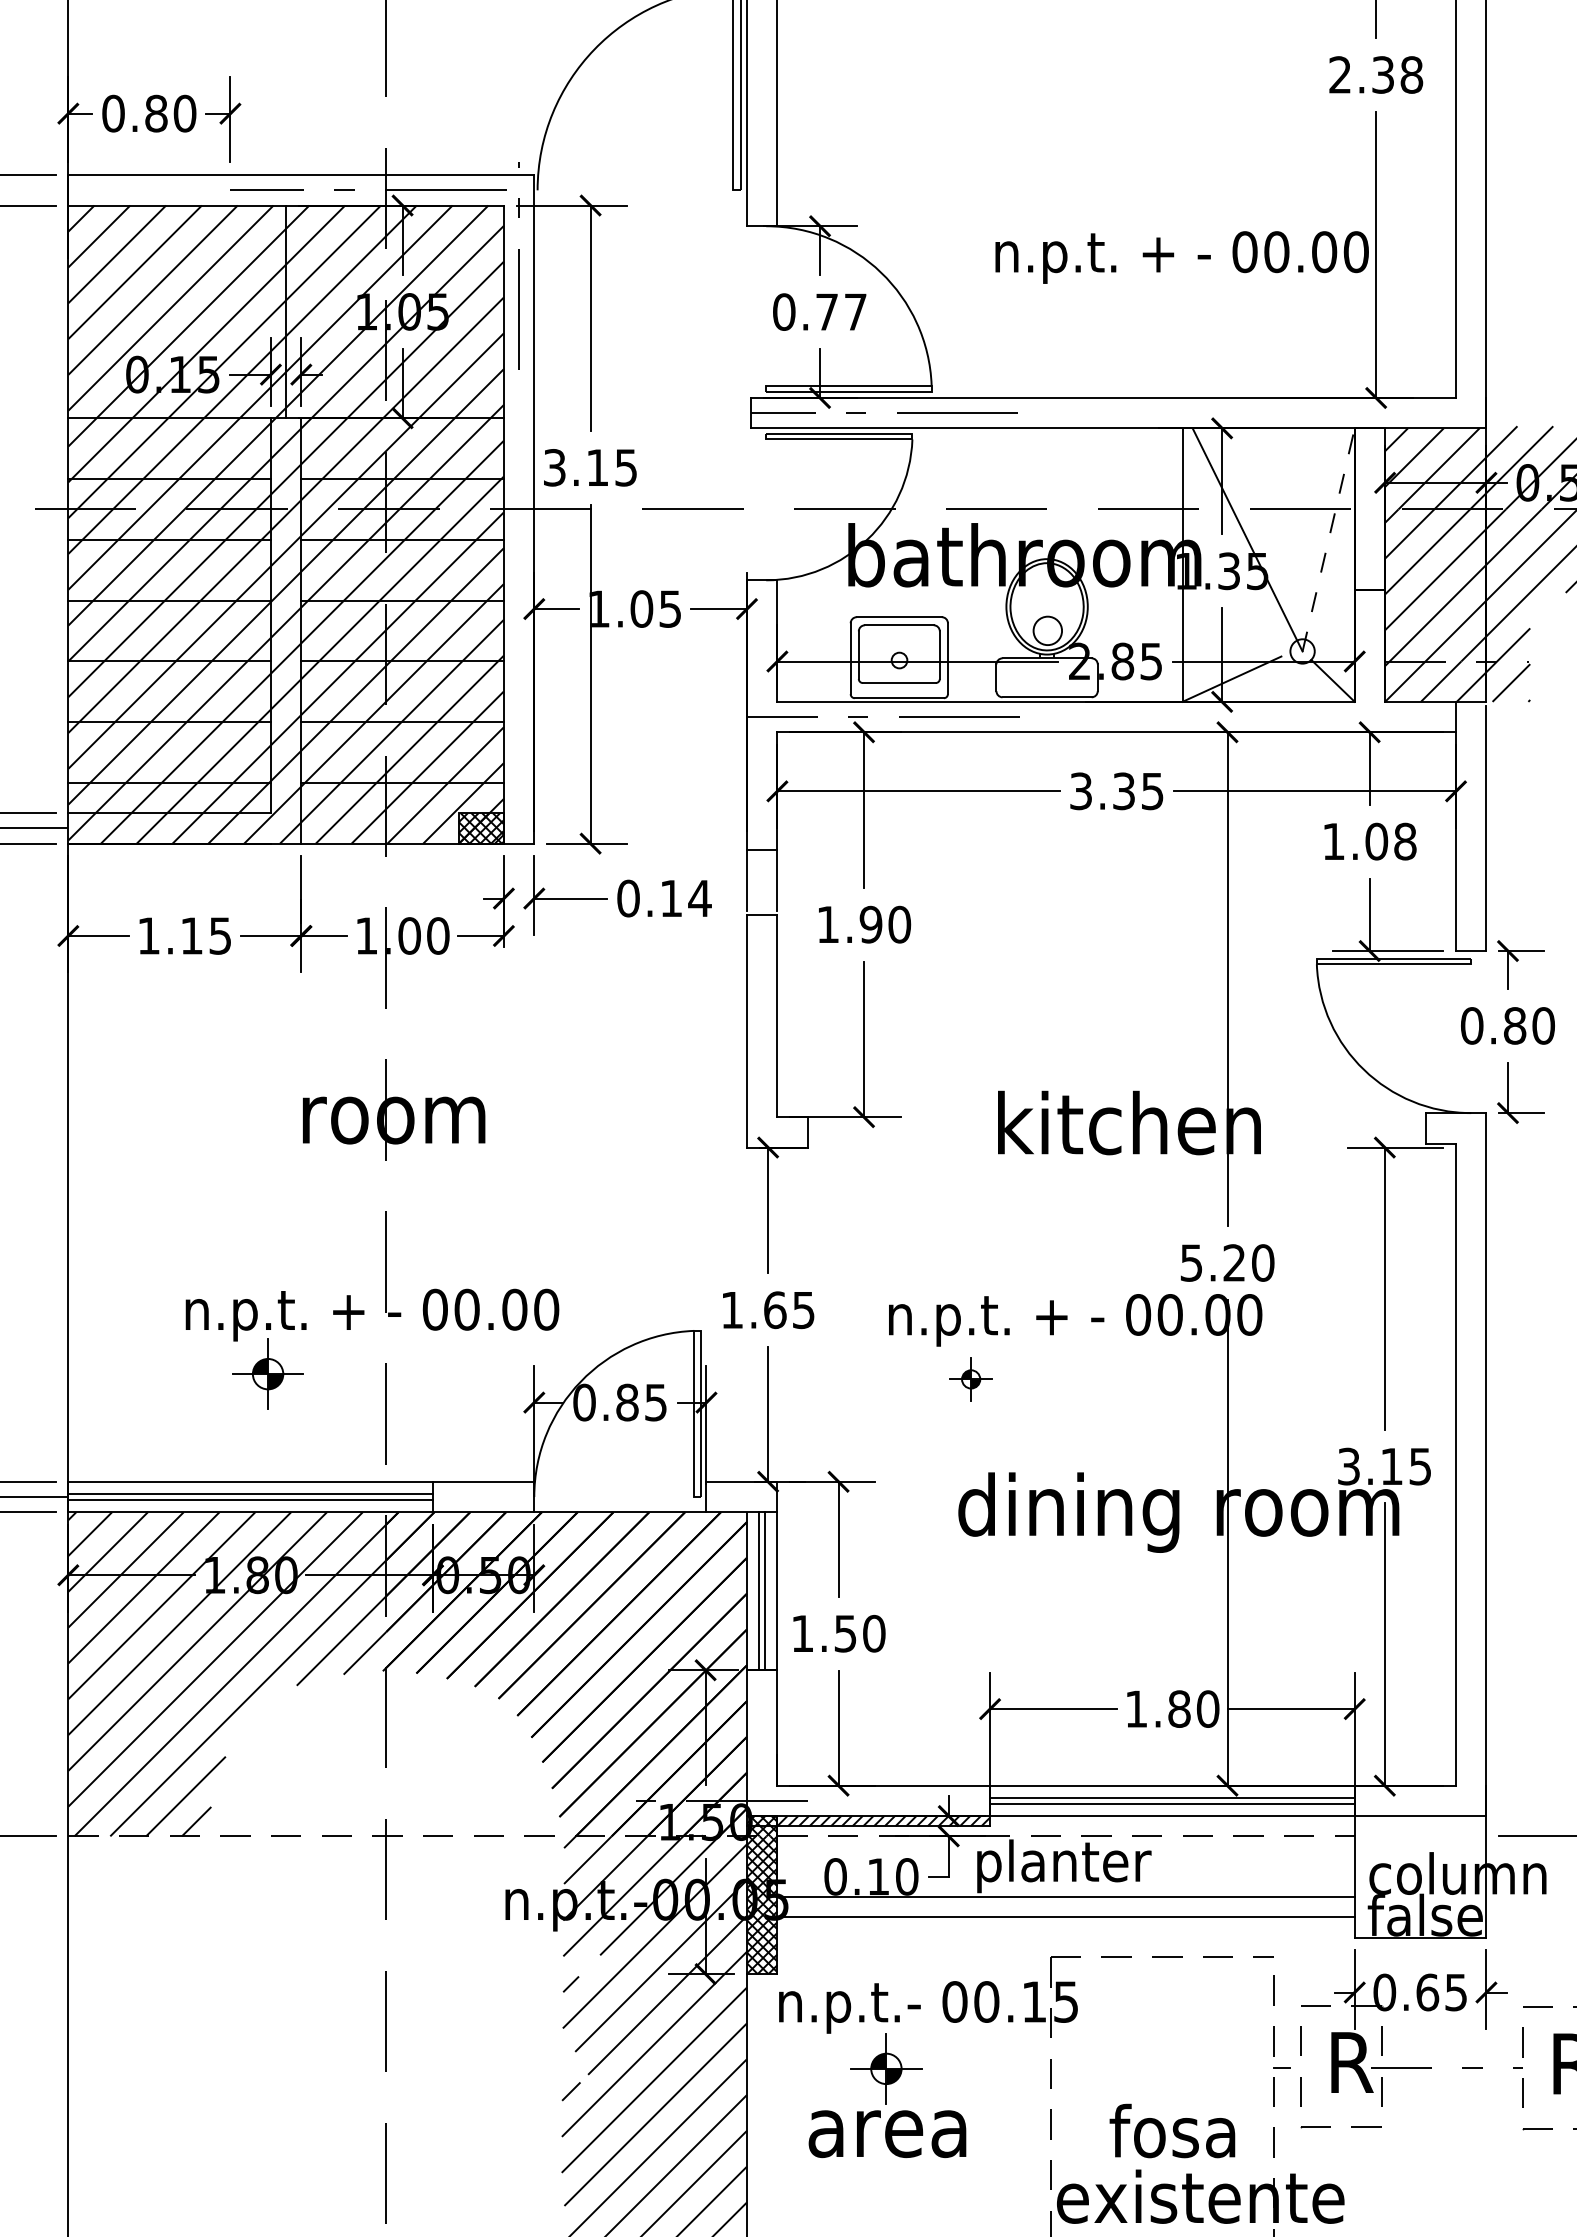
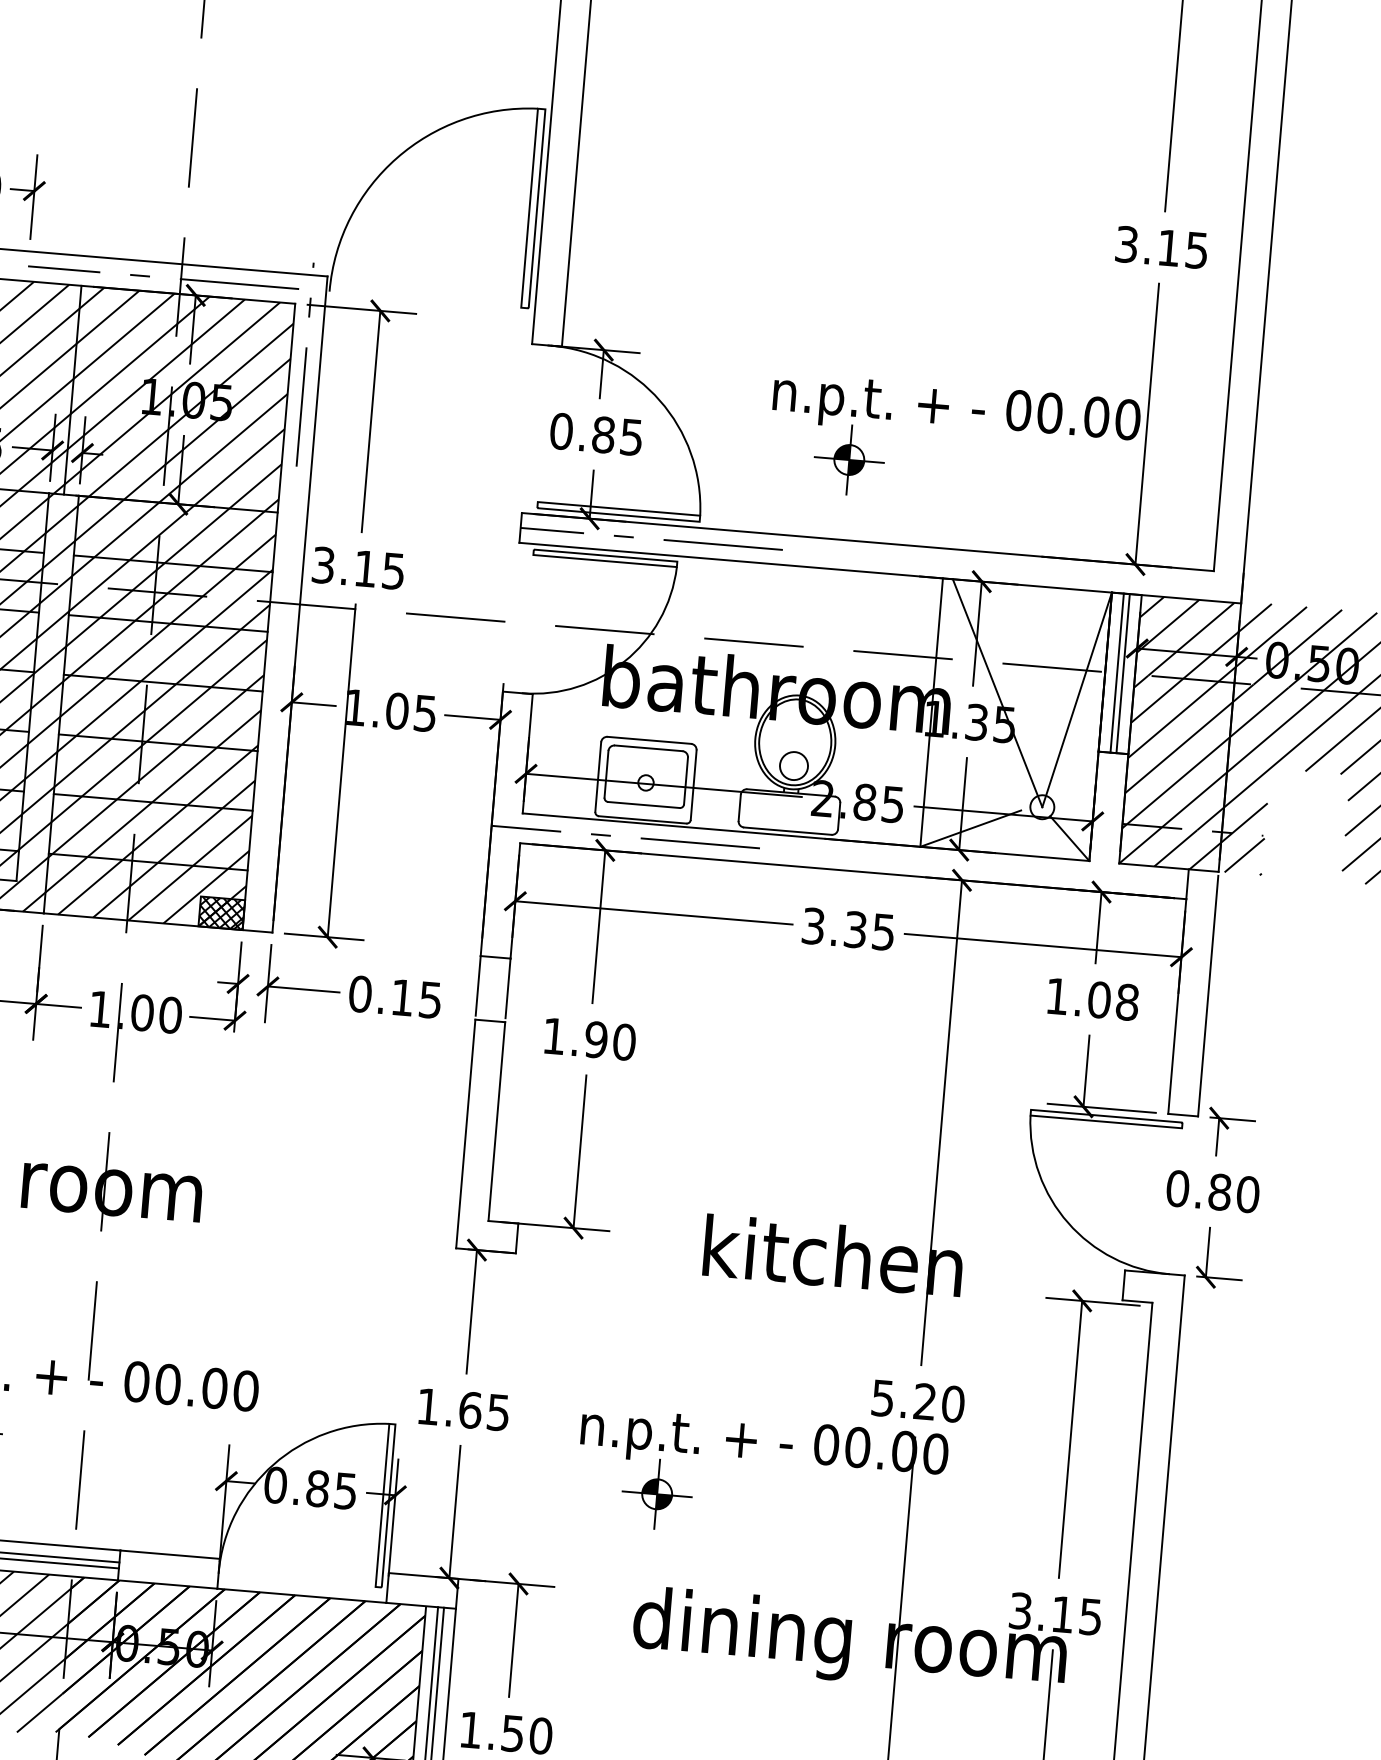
text: (1376, 74) -> (1162, 247), 2.38 -> 3.15
text: (841, 311) -> (617, 435), 0.77 -> 0.85
part: (1077, 316) -> (849, 459), added
line: (1366, 509) -> (1116, 673), added
line: (1372, 509) -> (1122, 673), added
line: (1328, 539) -> (1077, 699), dashed -> solid
text: (699, 898) -> (430, 999), 0.14 -> 0.15
part: (970, 1379) -> (656, 1494), size x1.67

